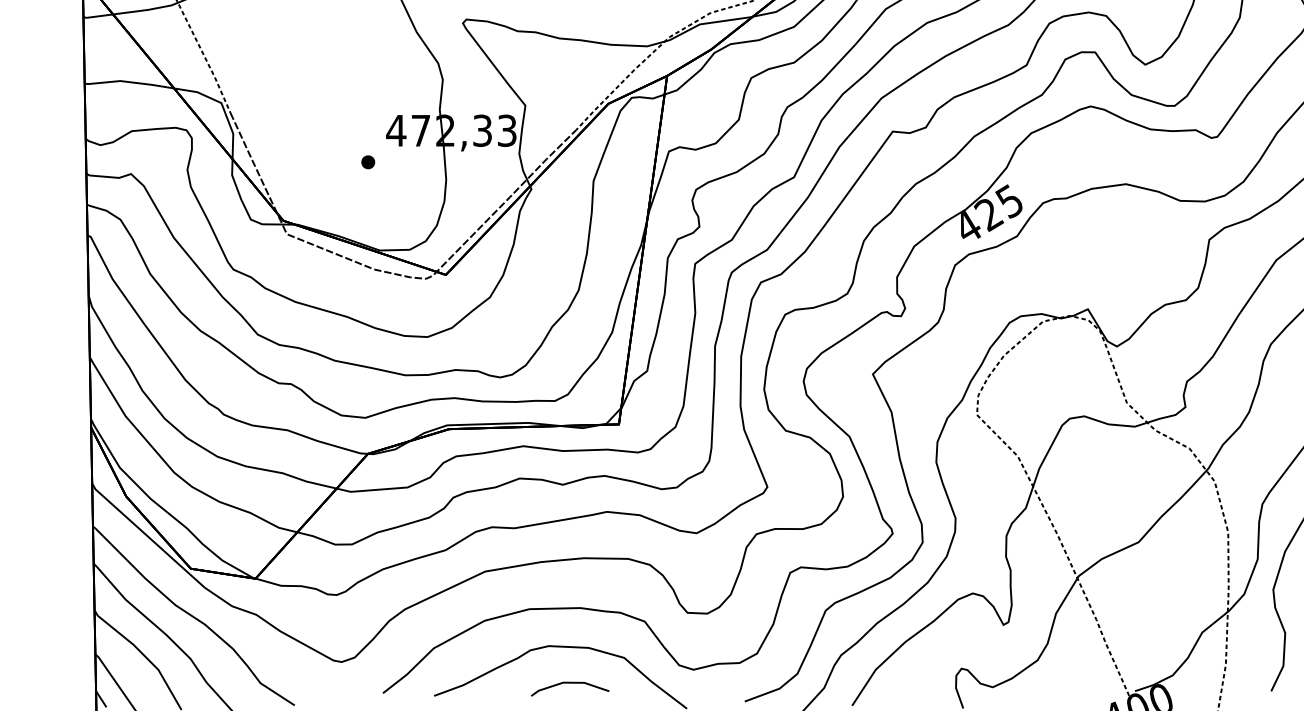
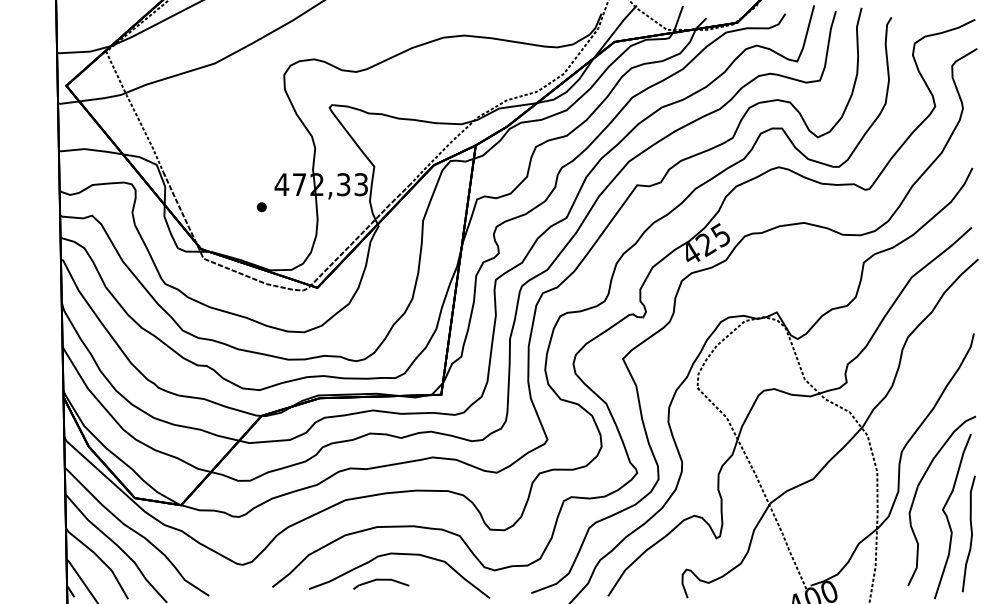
line: (570, 683) -> (381, 580), moved

